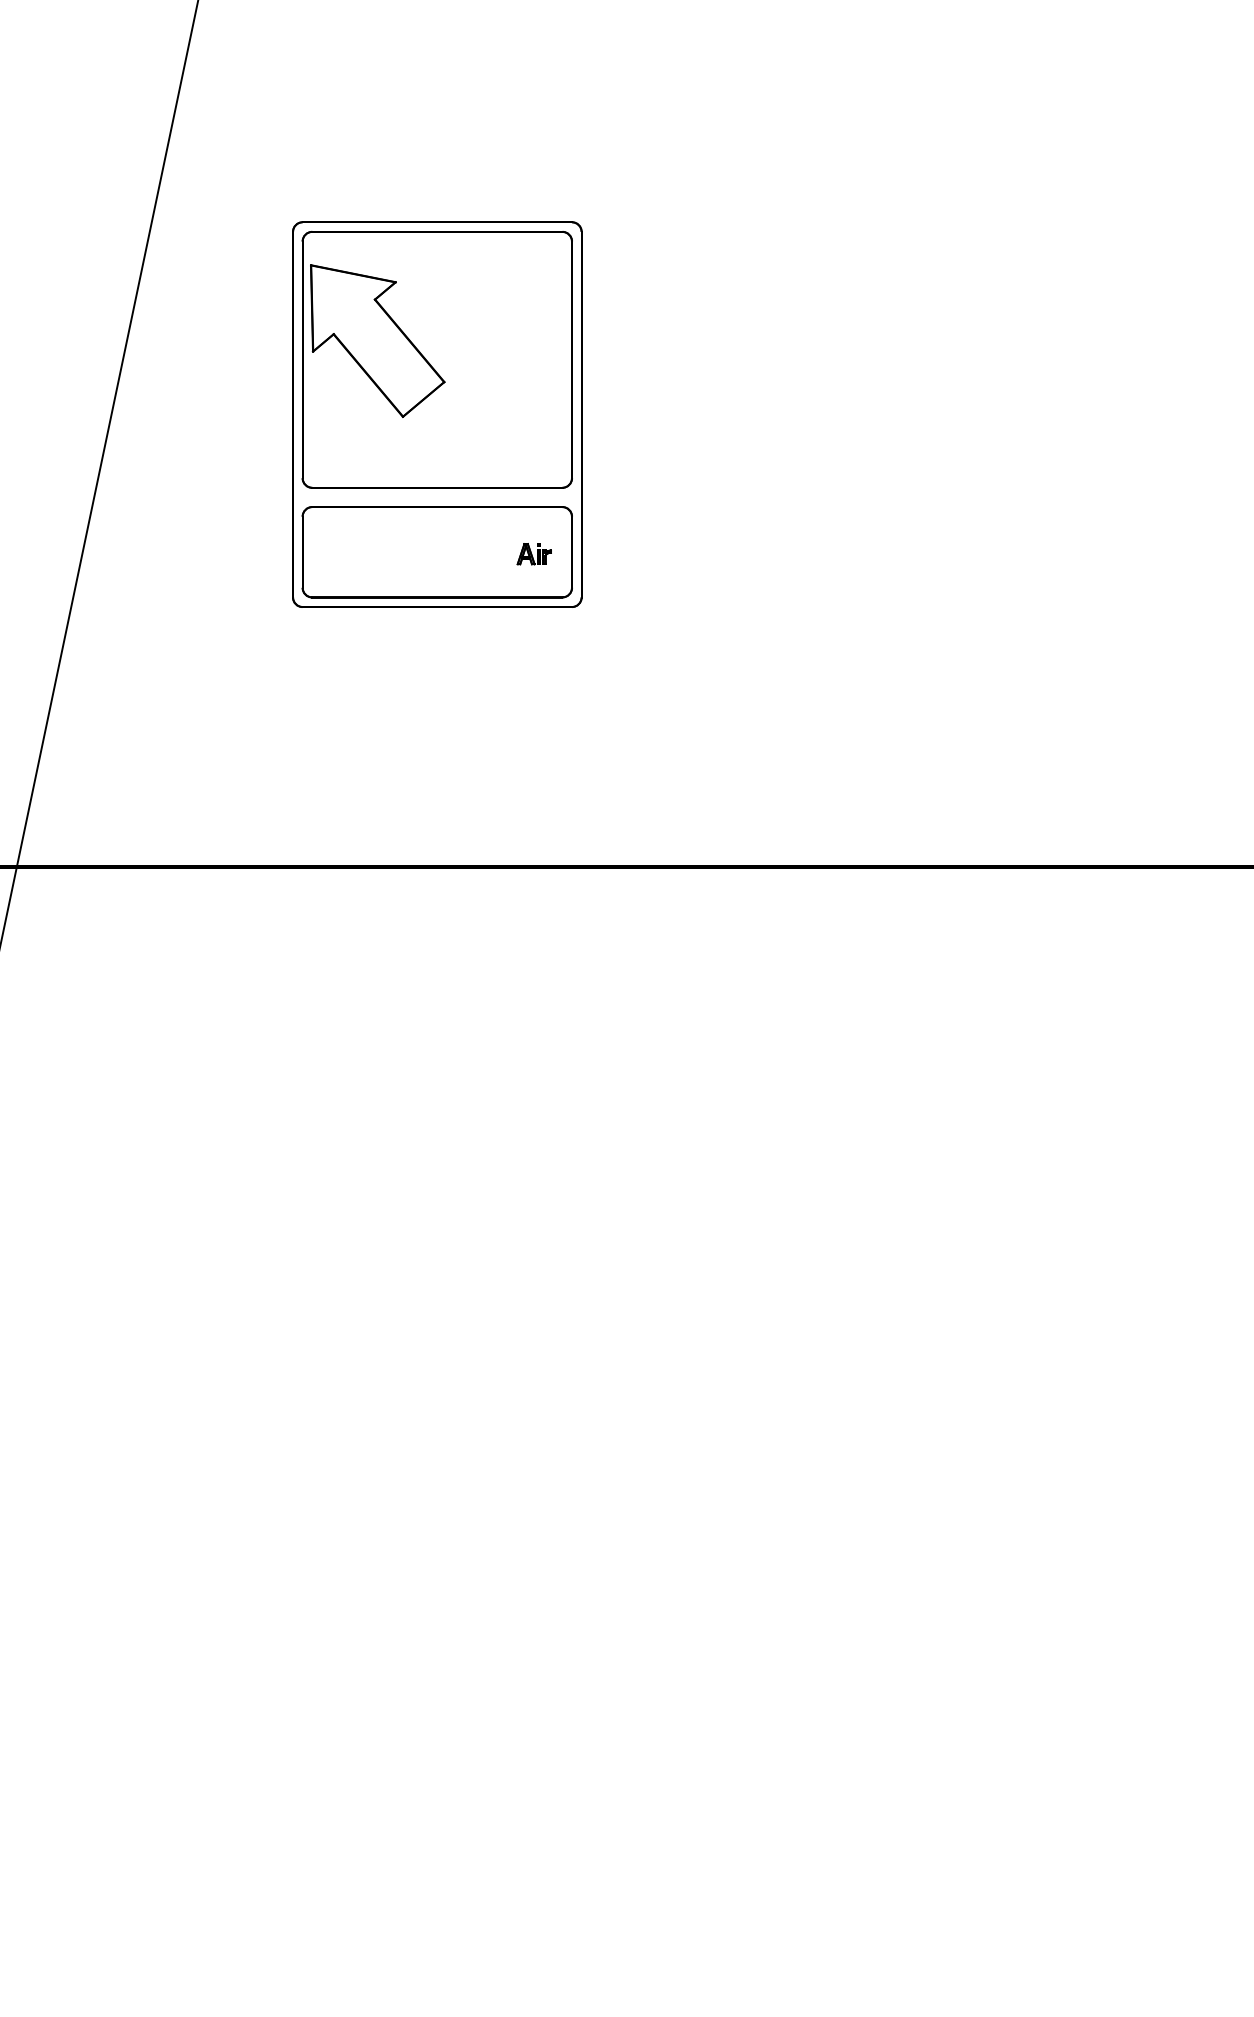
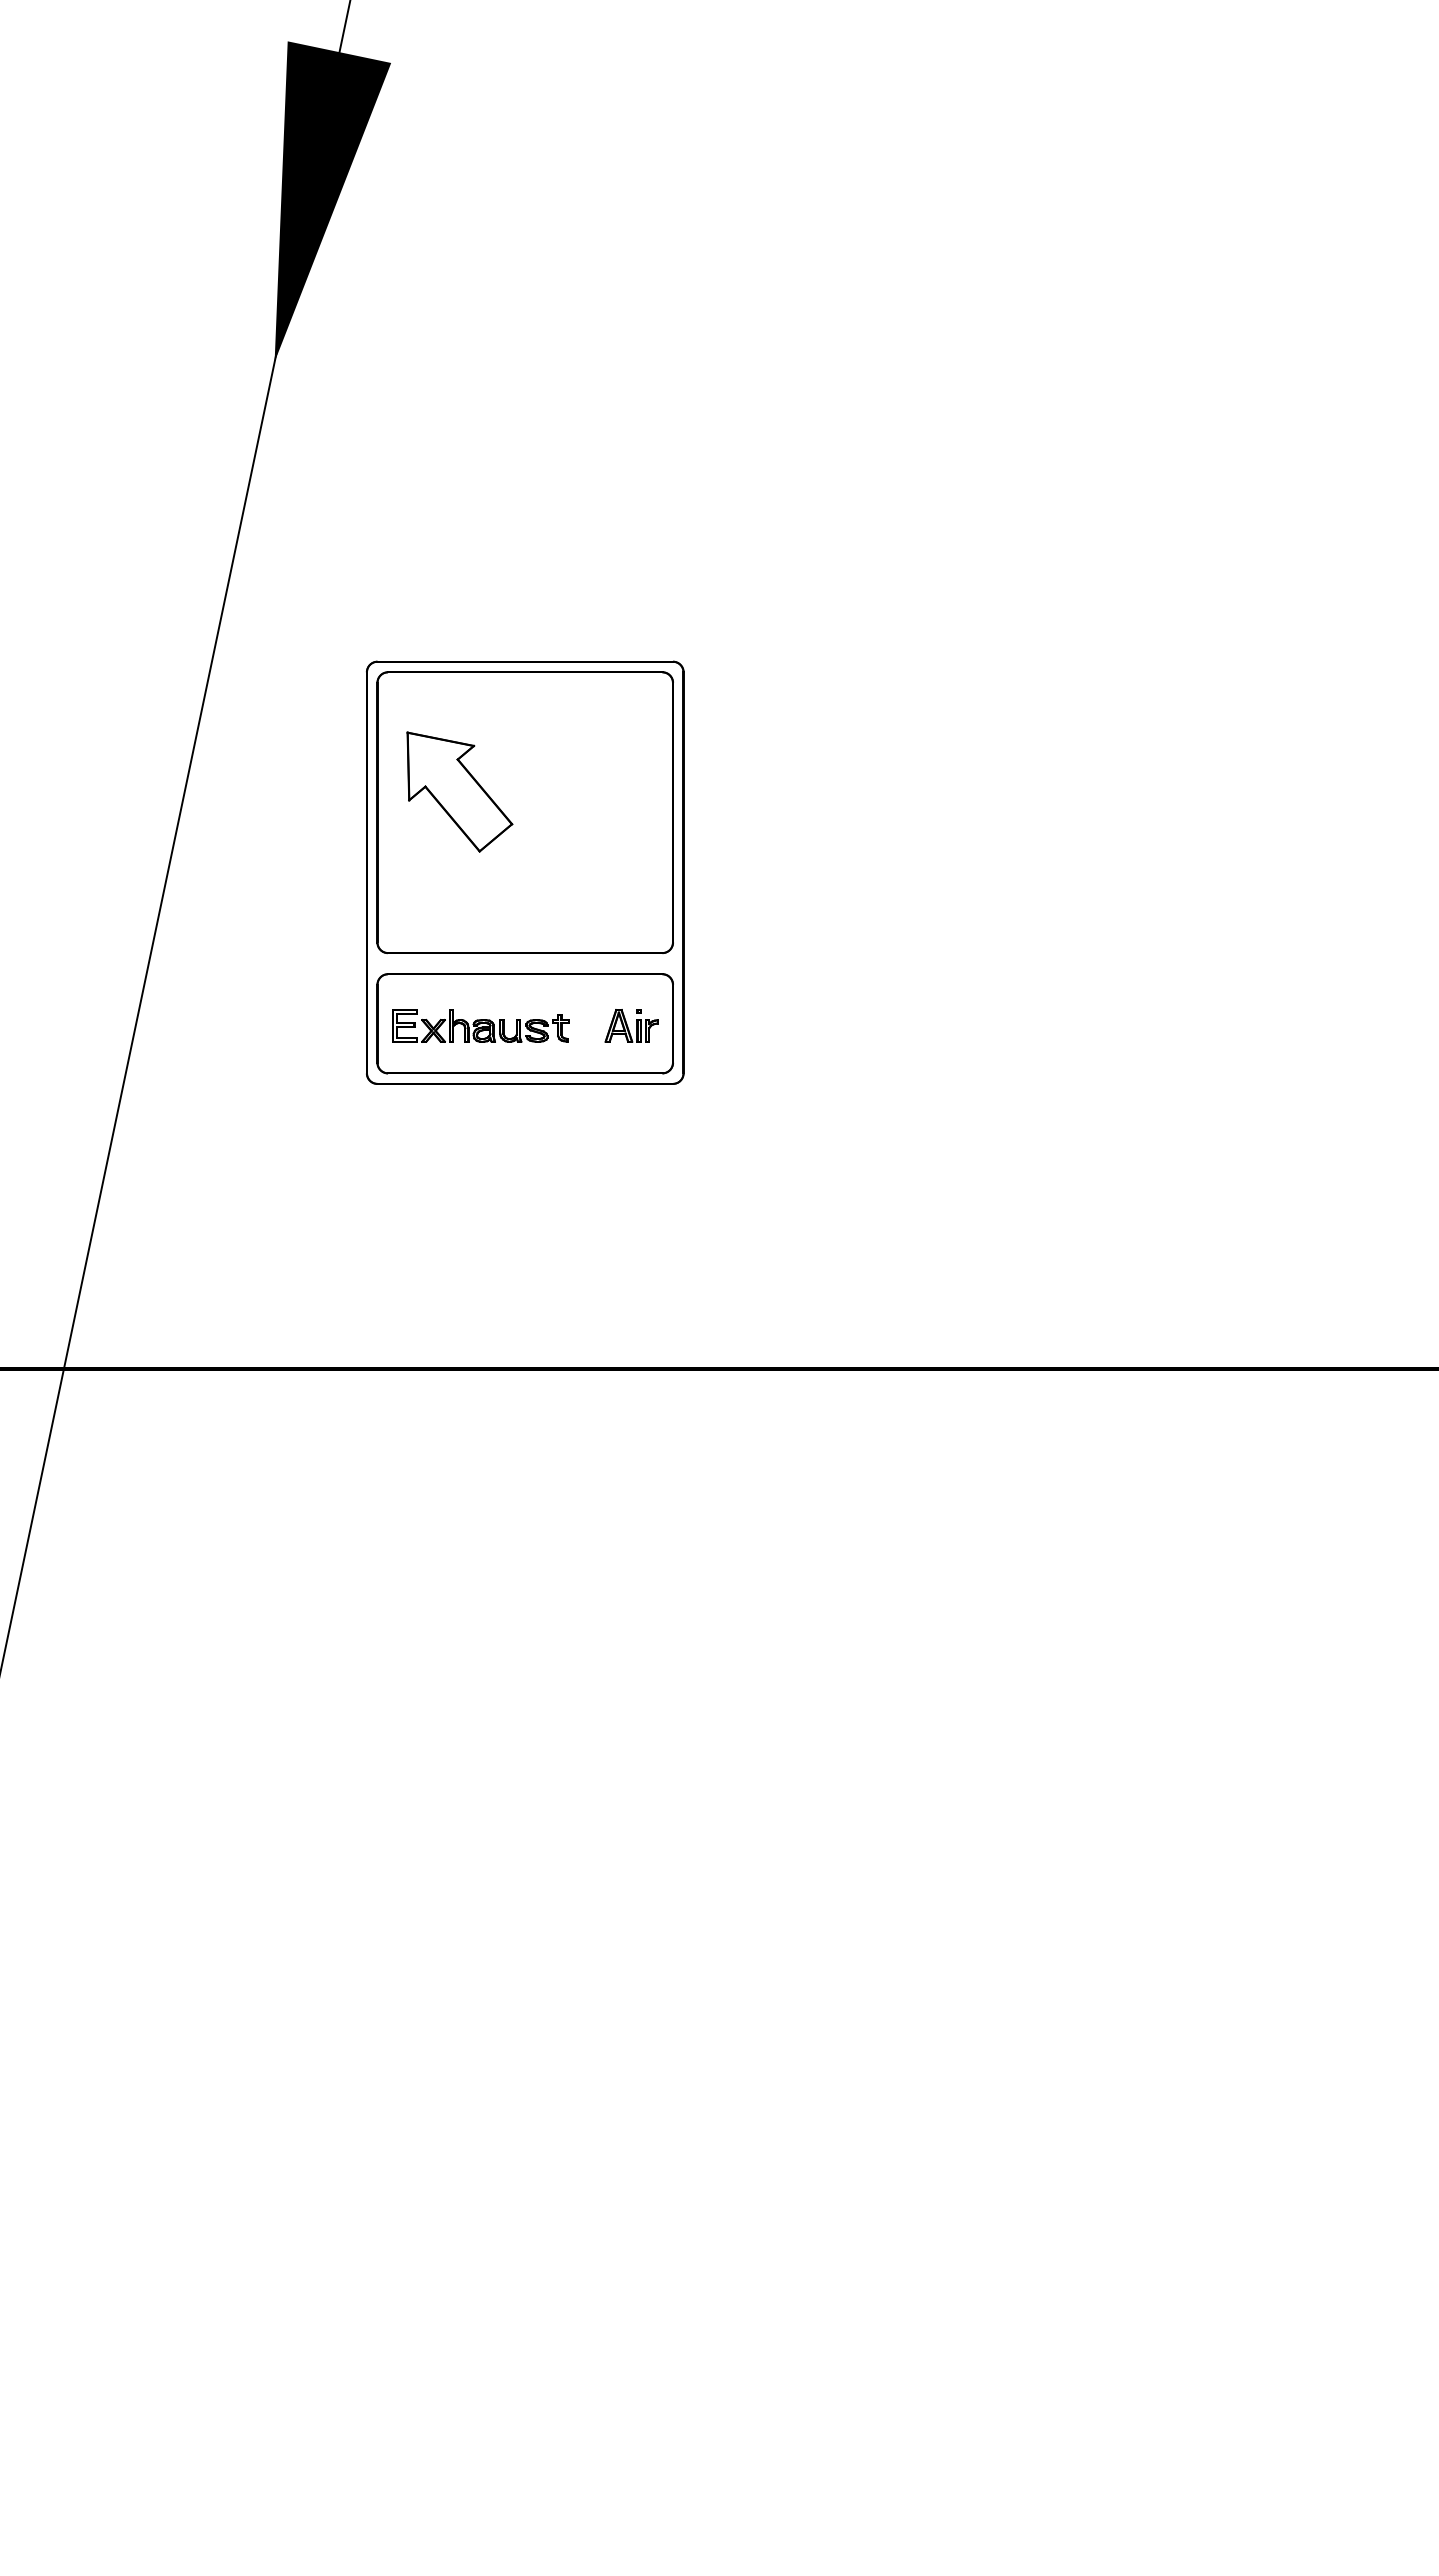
part: (377, 340) -> (459, 791), size x0.71
part: (396, 553) -> (480, 1025), added
part: (534, 553) -> (631, 1025), size x1.43

